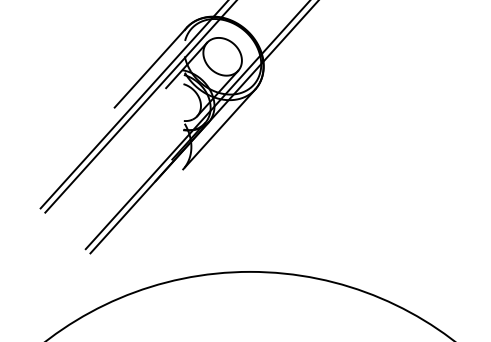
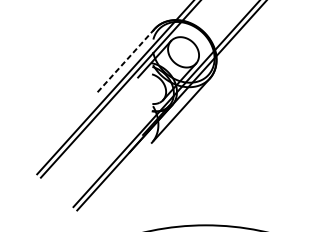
line: (150, 67) -> (125, 60), solid -> dashed

